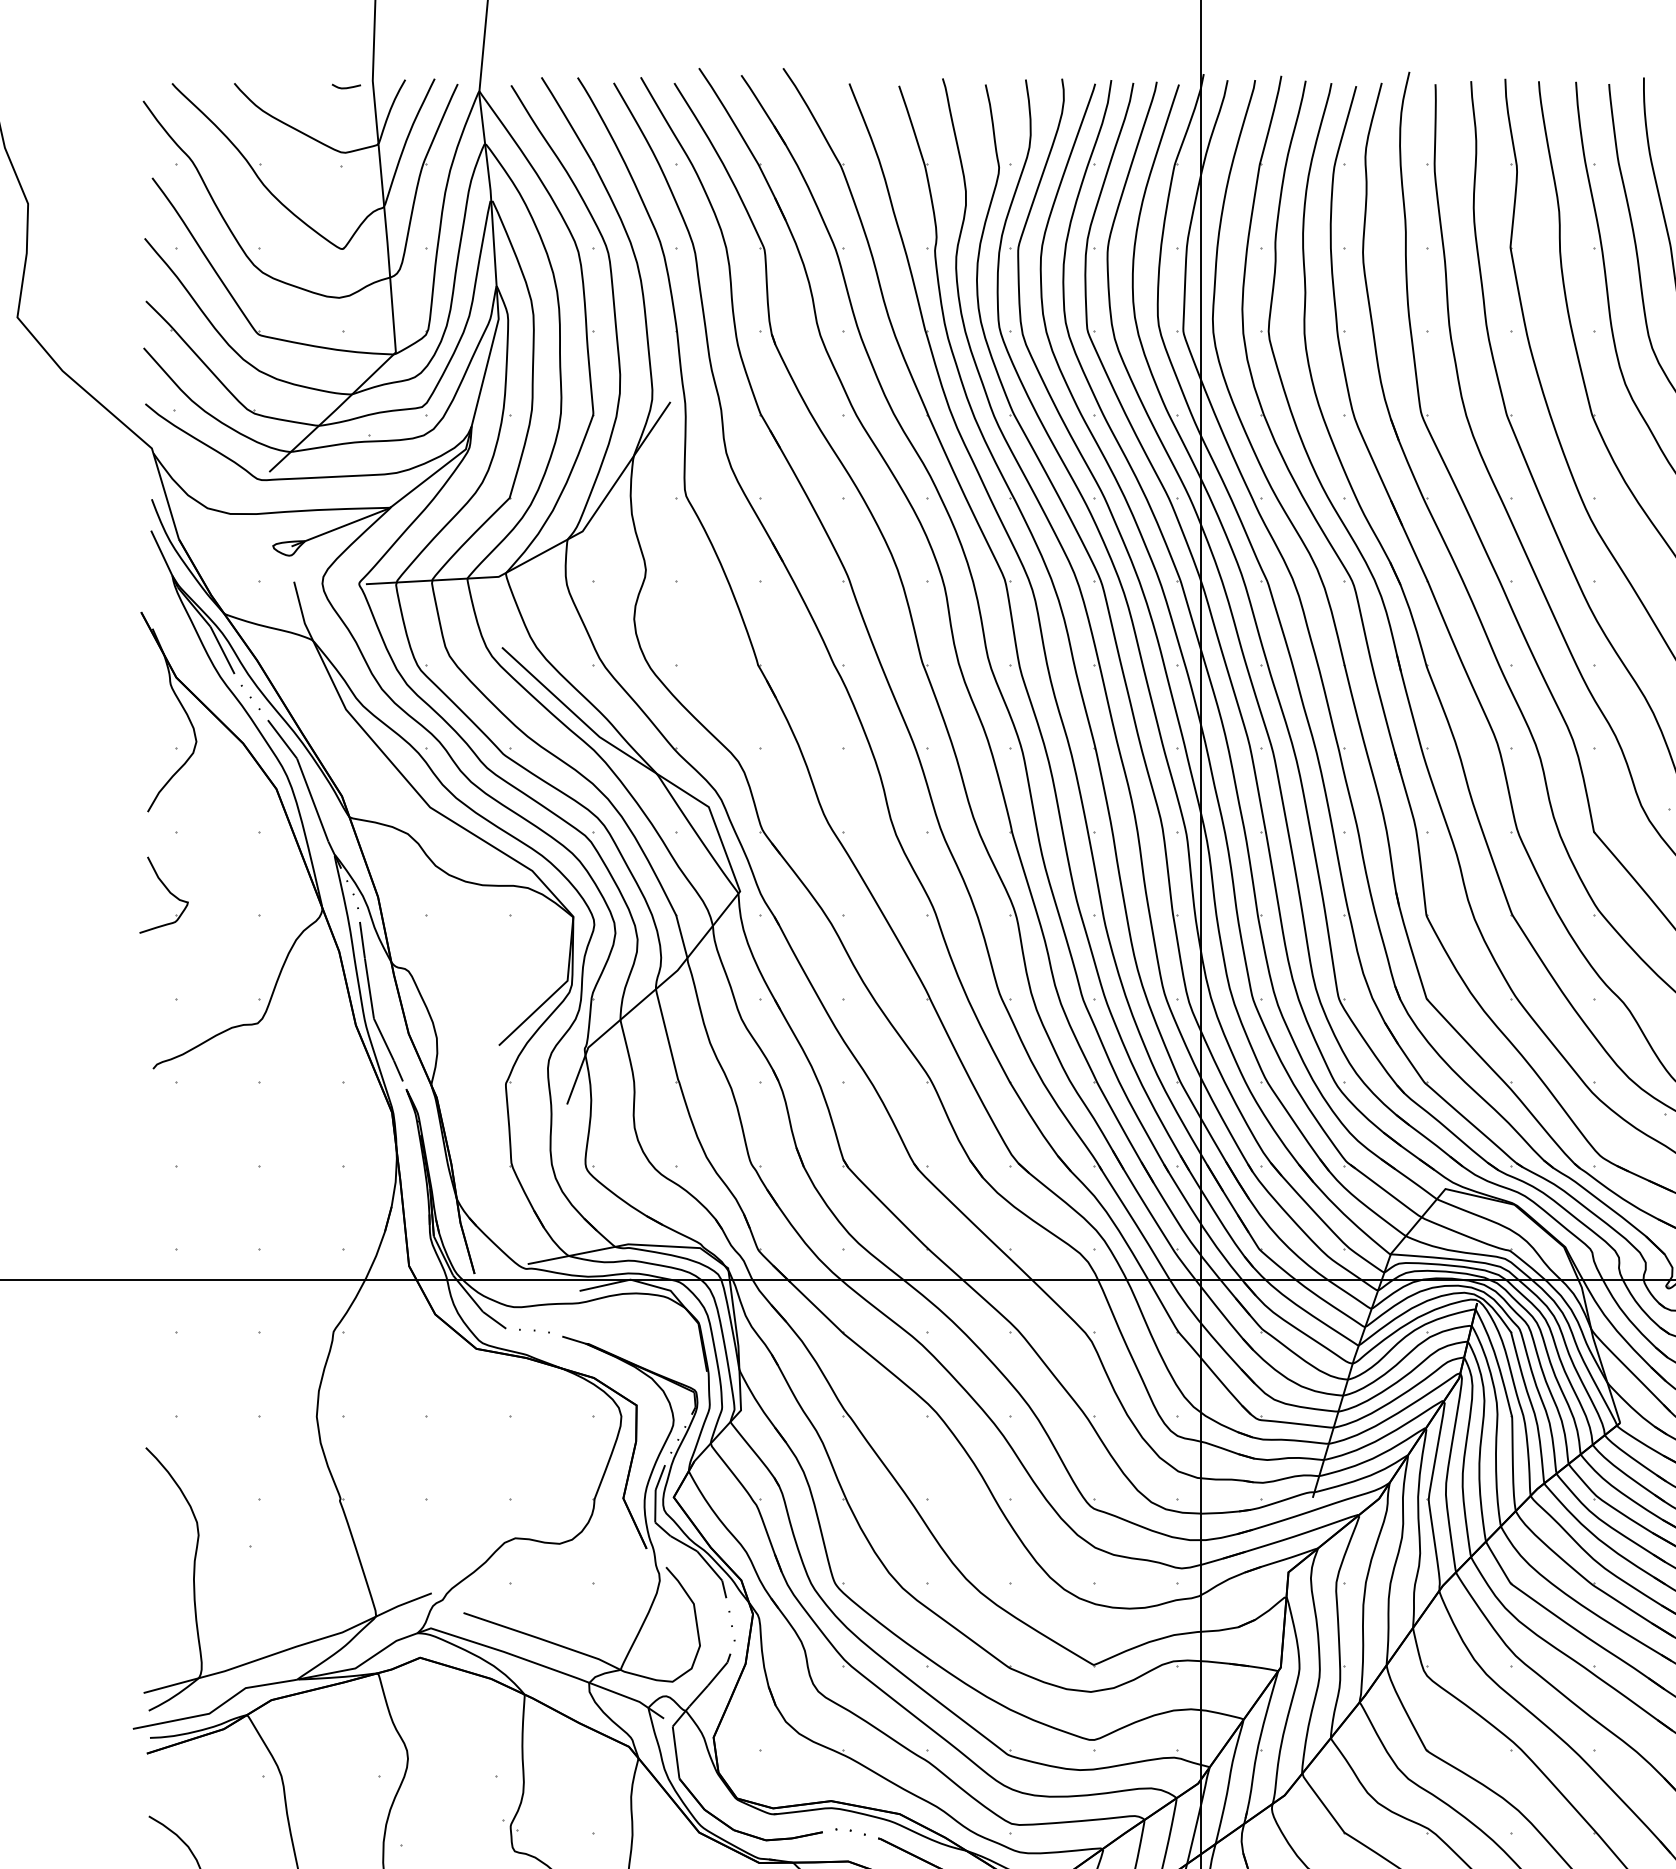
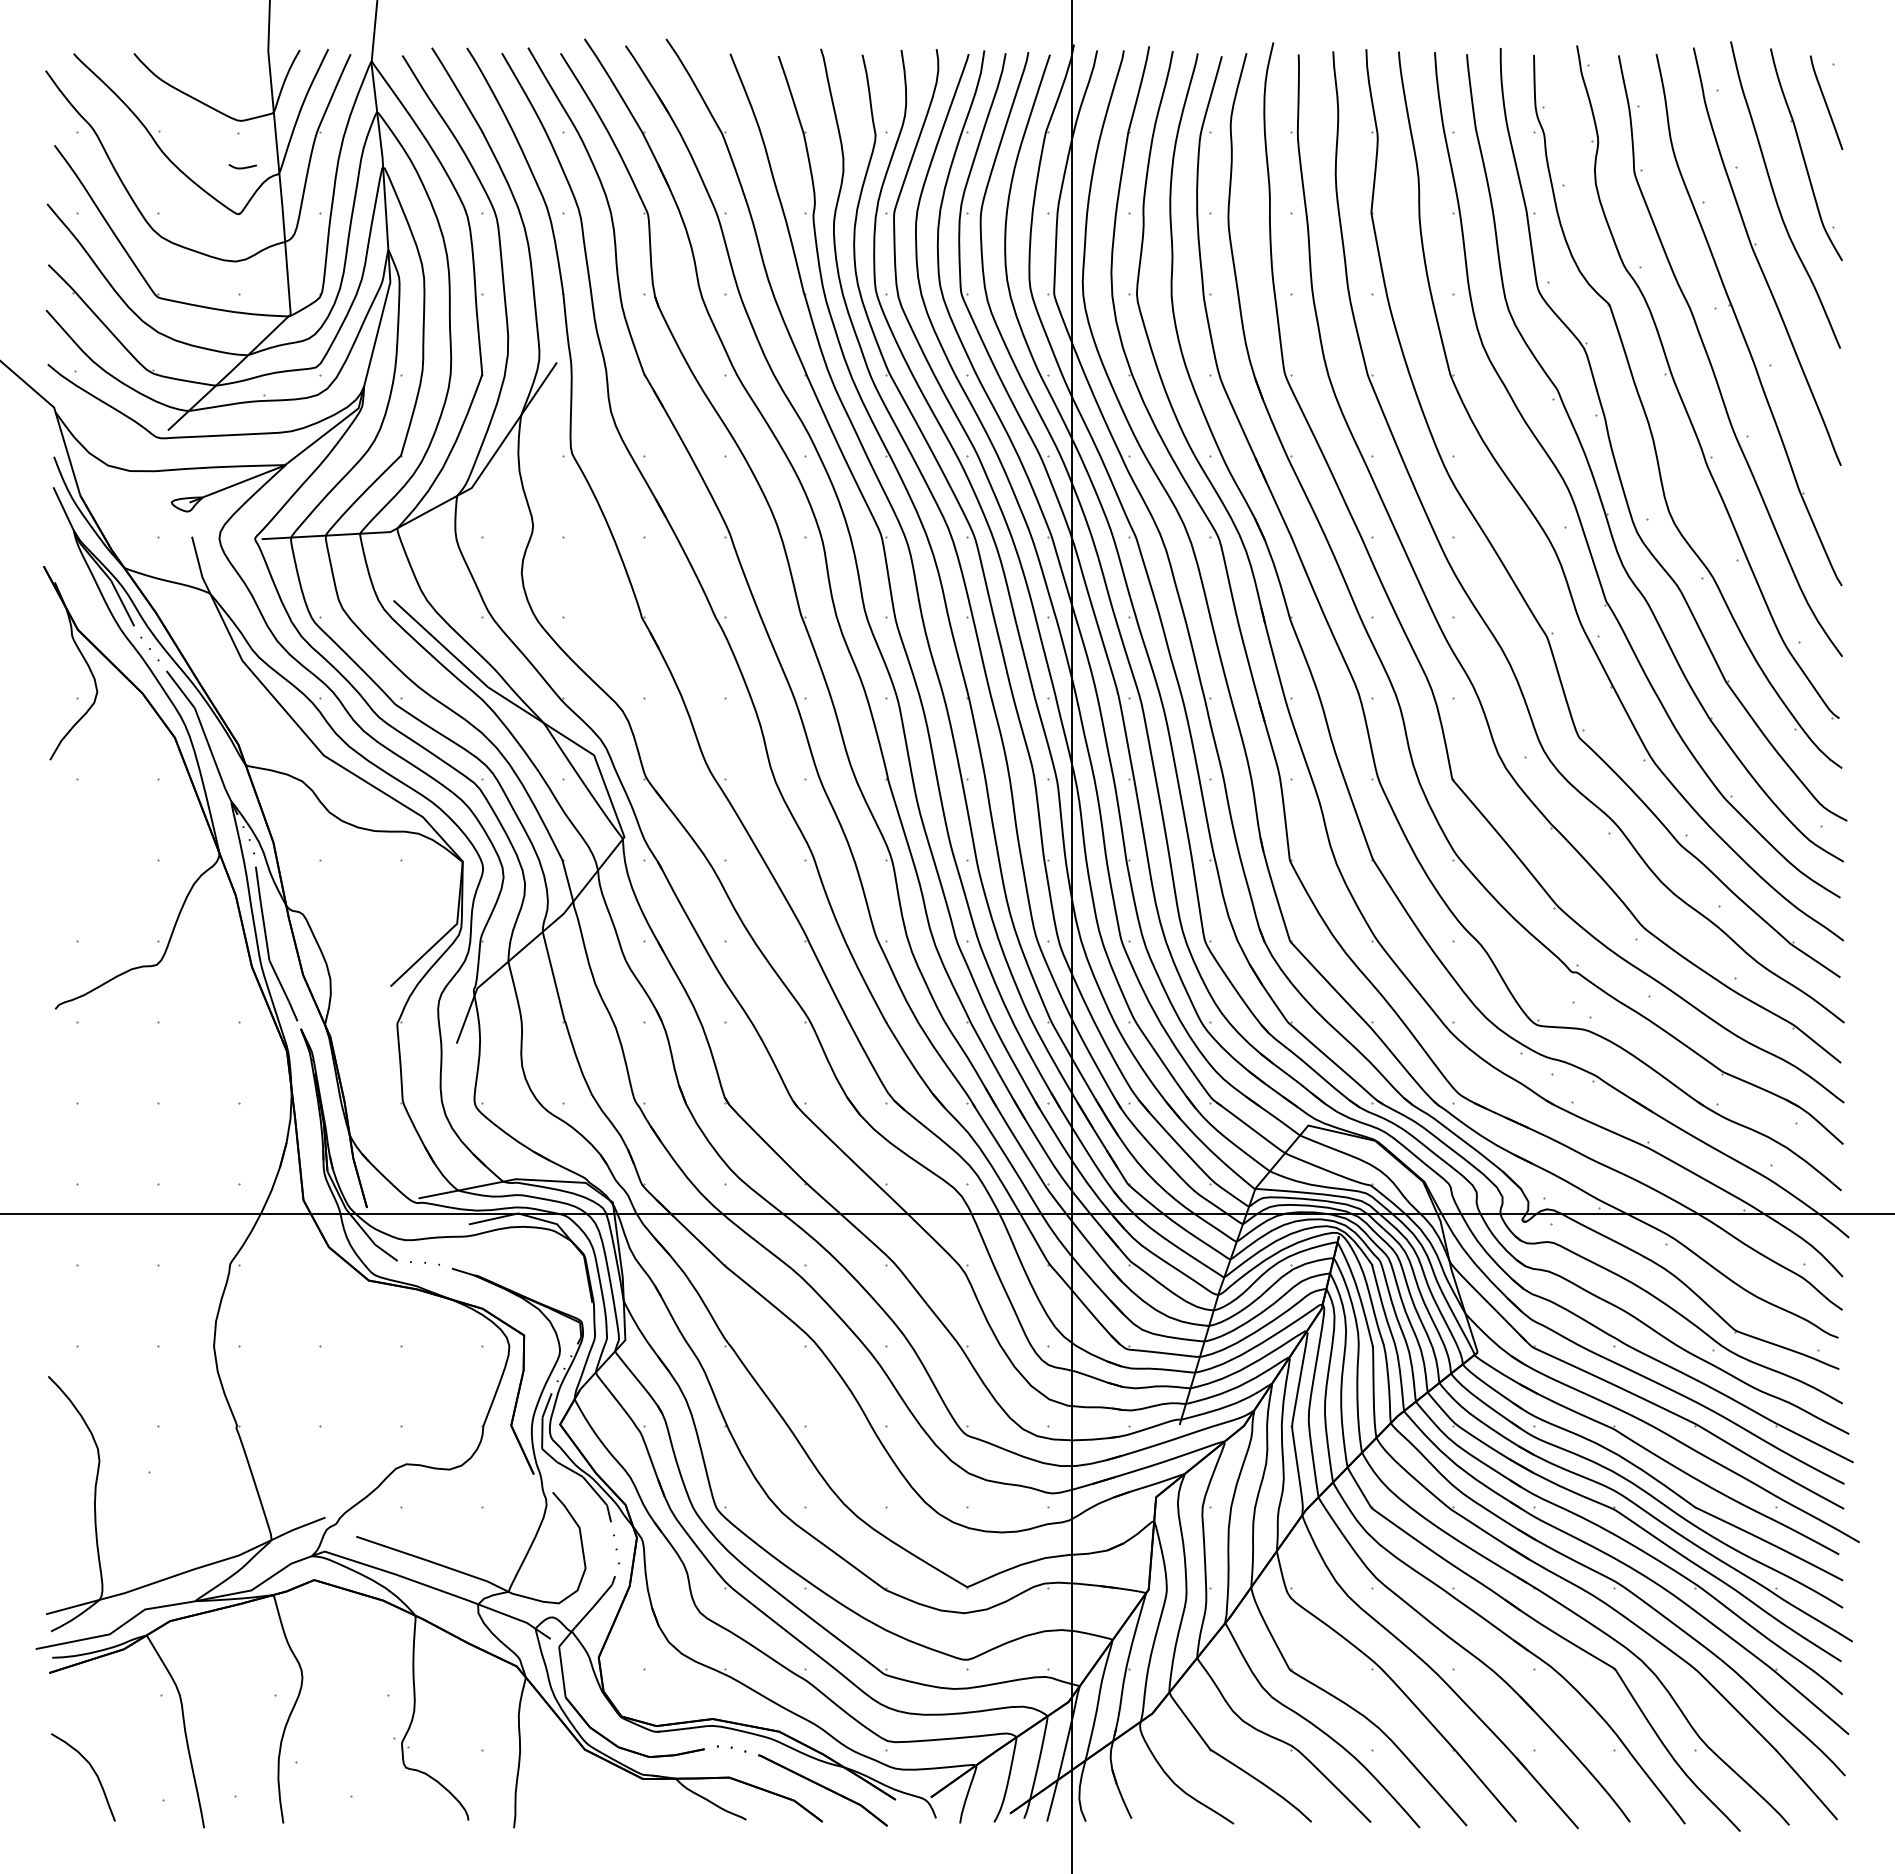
curve: (346, 87) -> (242, 167), moved
part: (164, 894) -> (66, 840), removed

